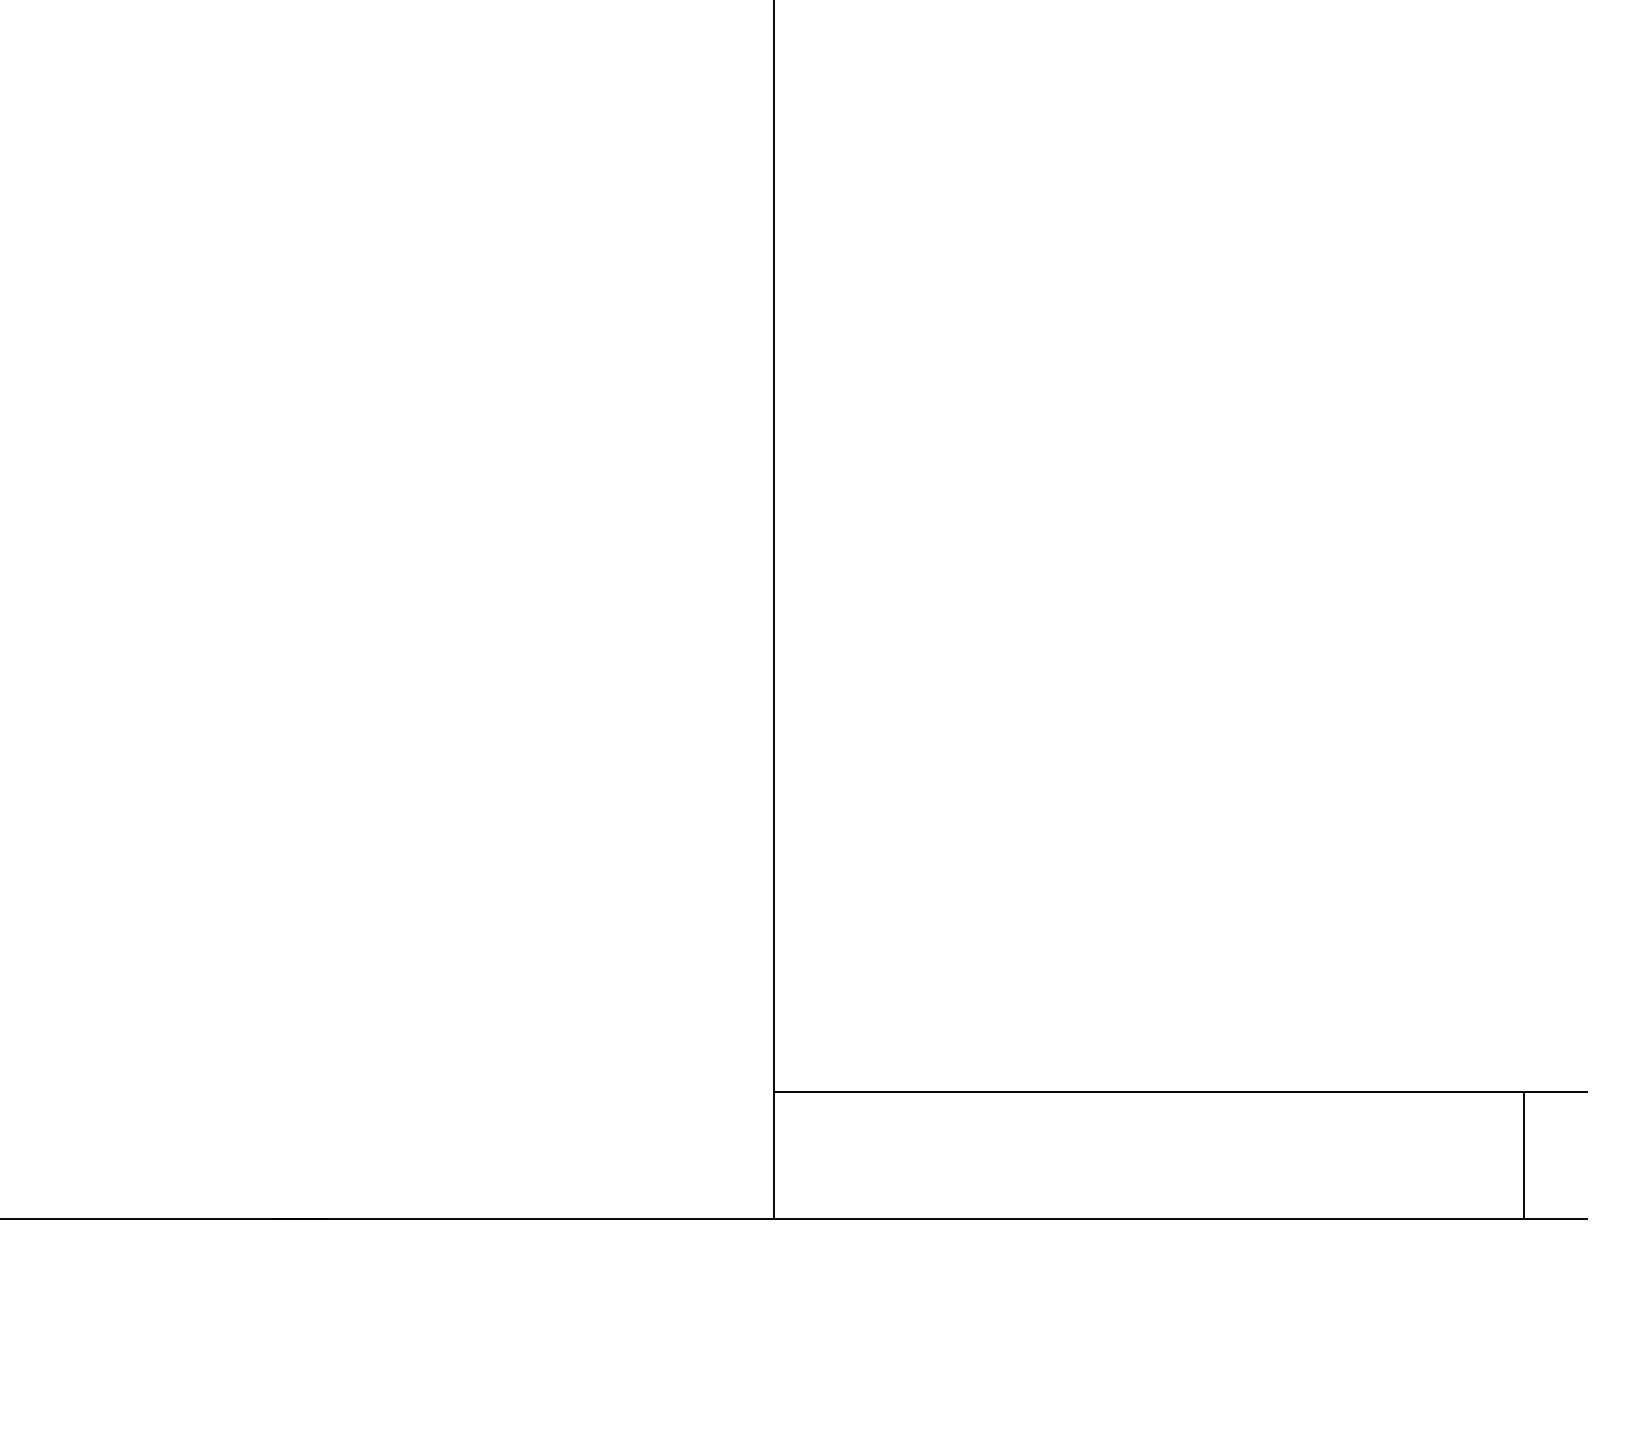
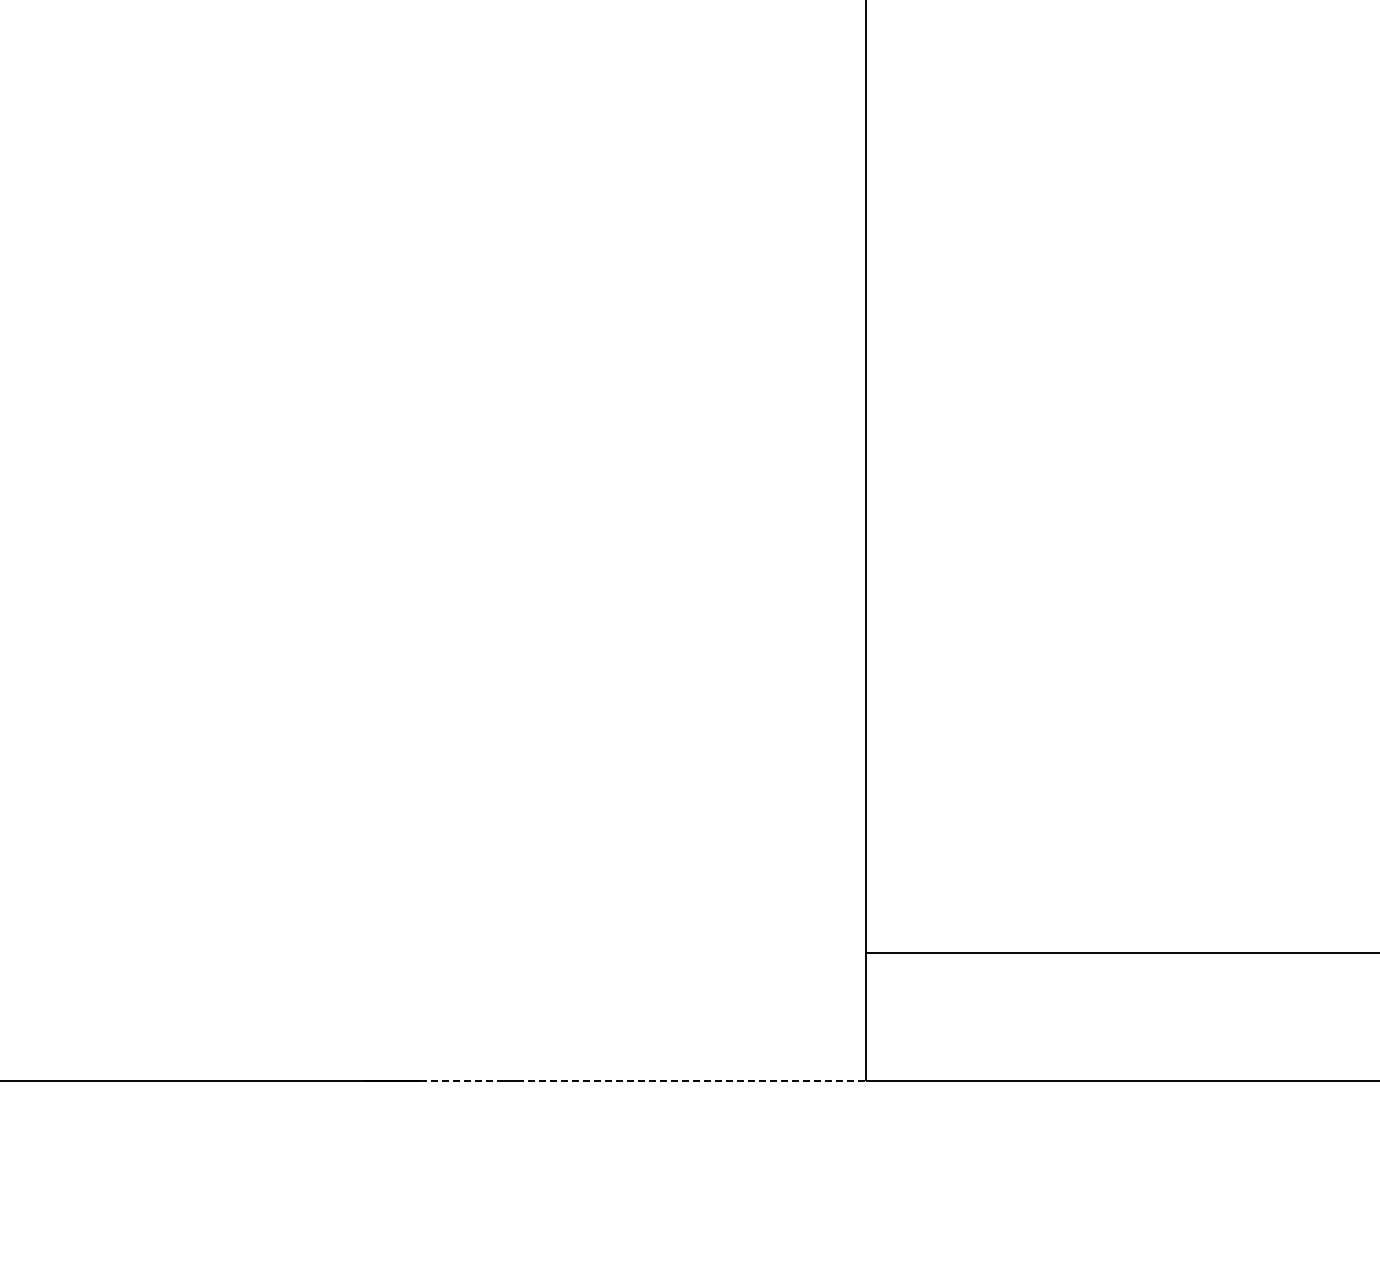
line: (370, 1219) -> (462, 1080), solid -> dashed
line: (600, 1219) -> (692, 1080), solid -> dashed

